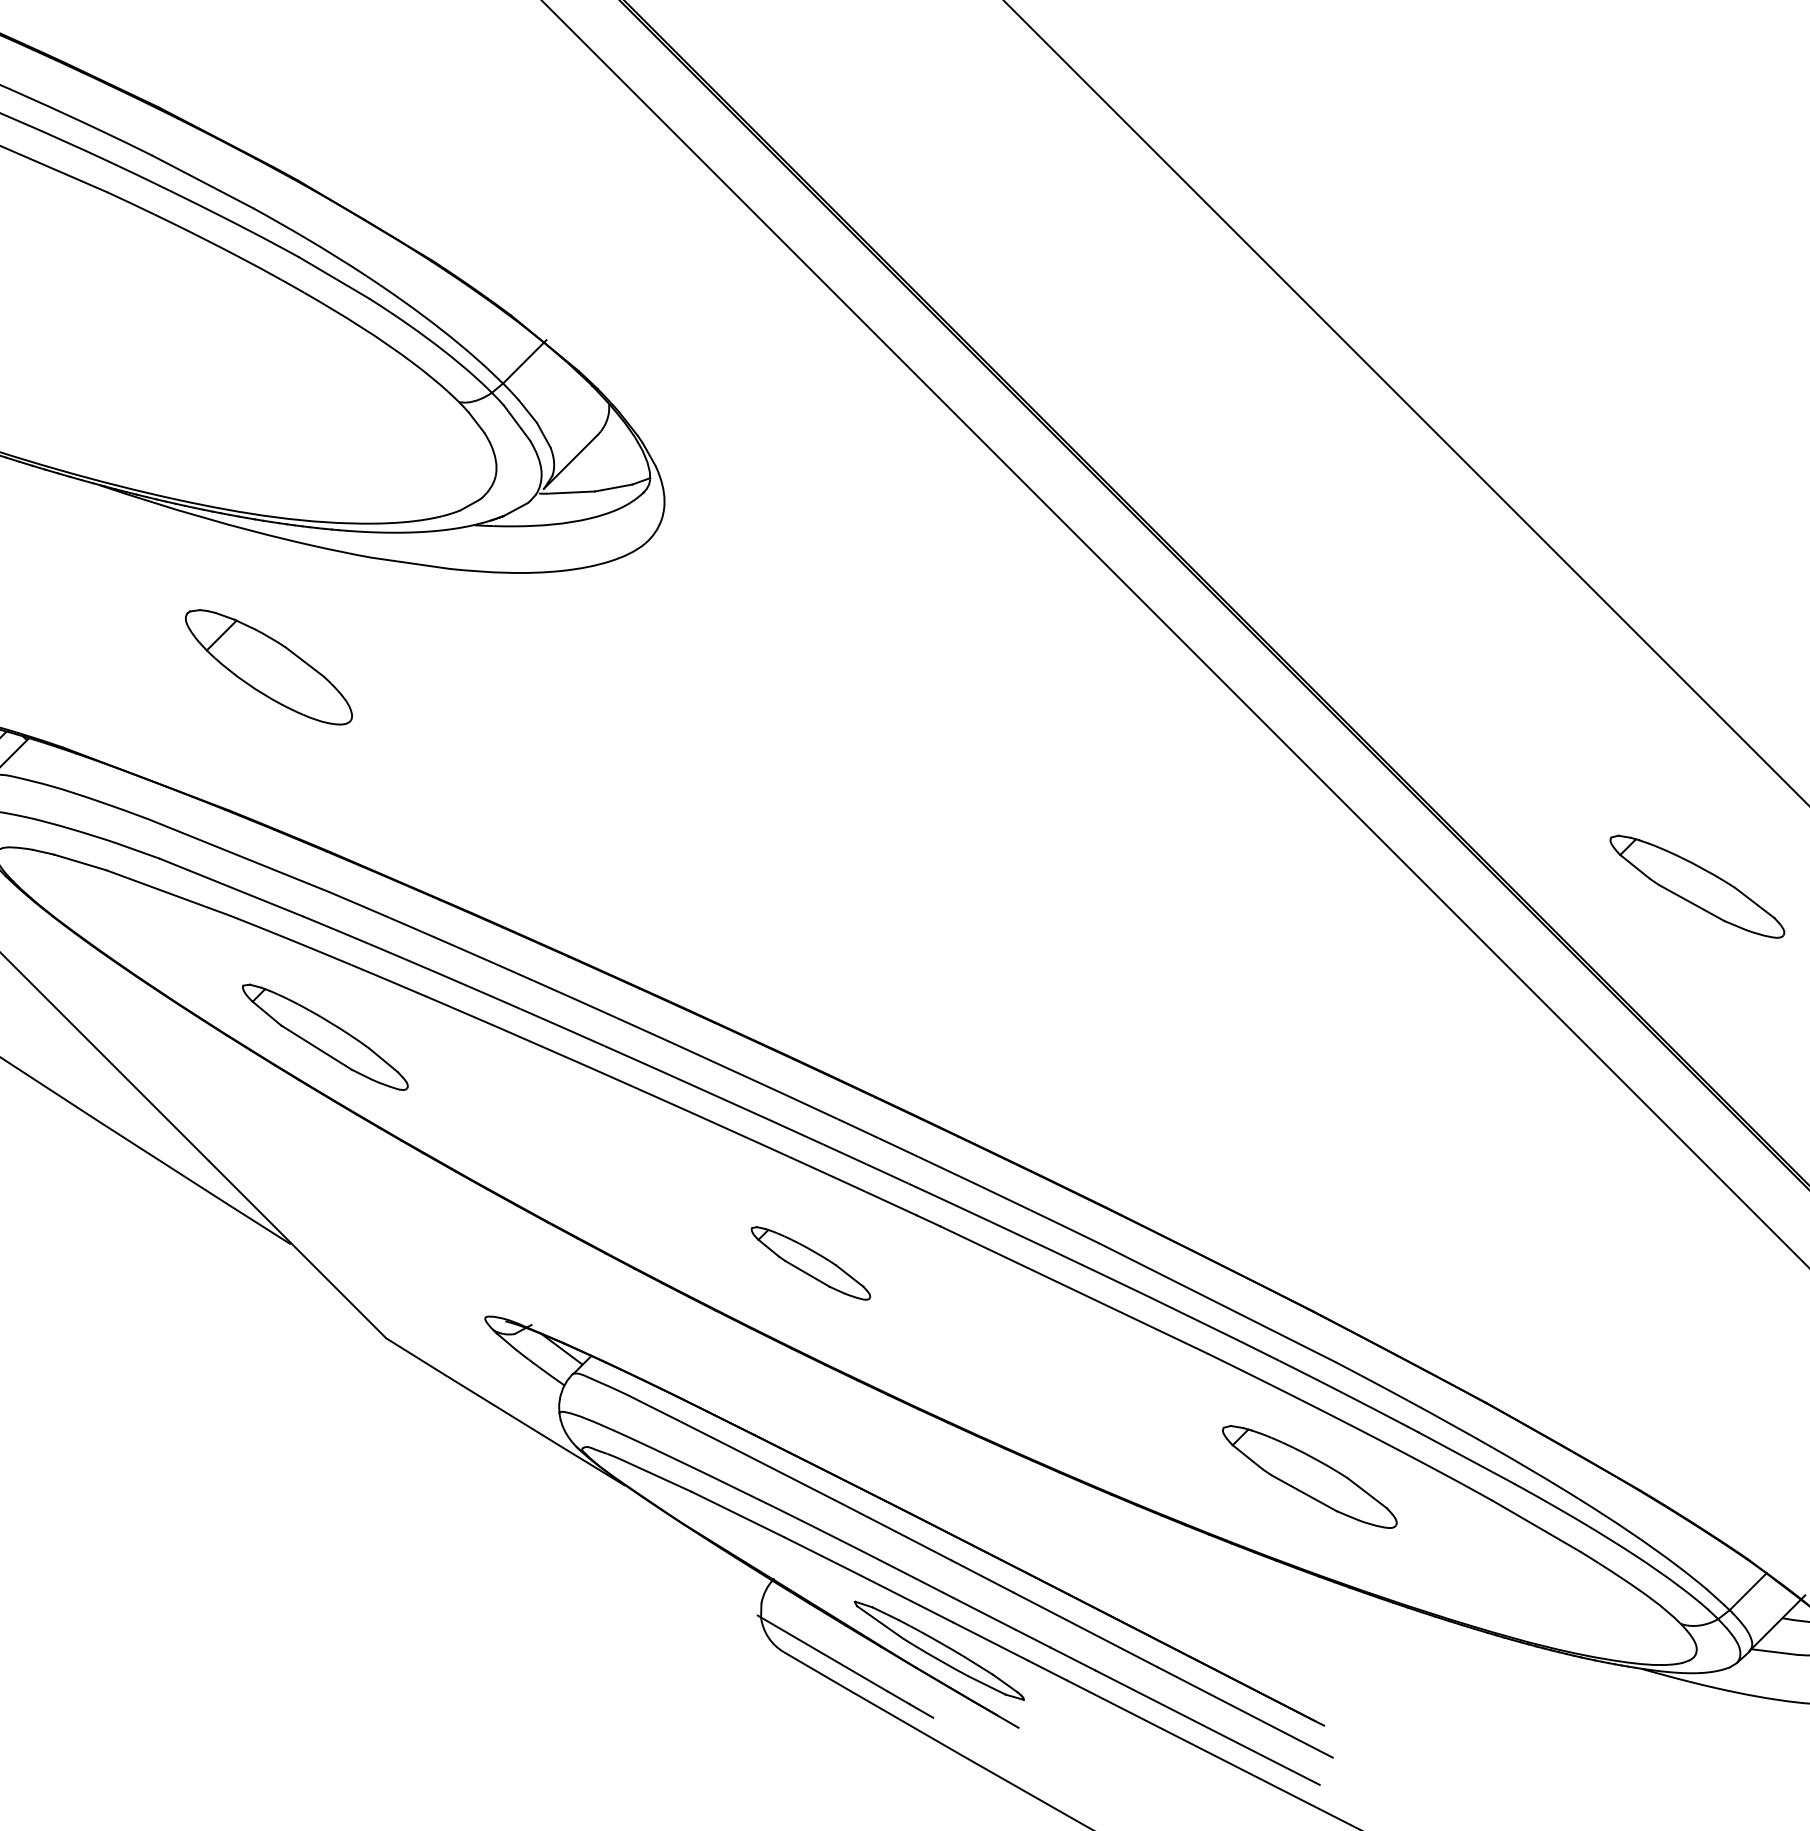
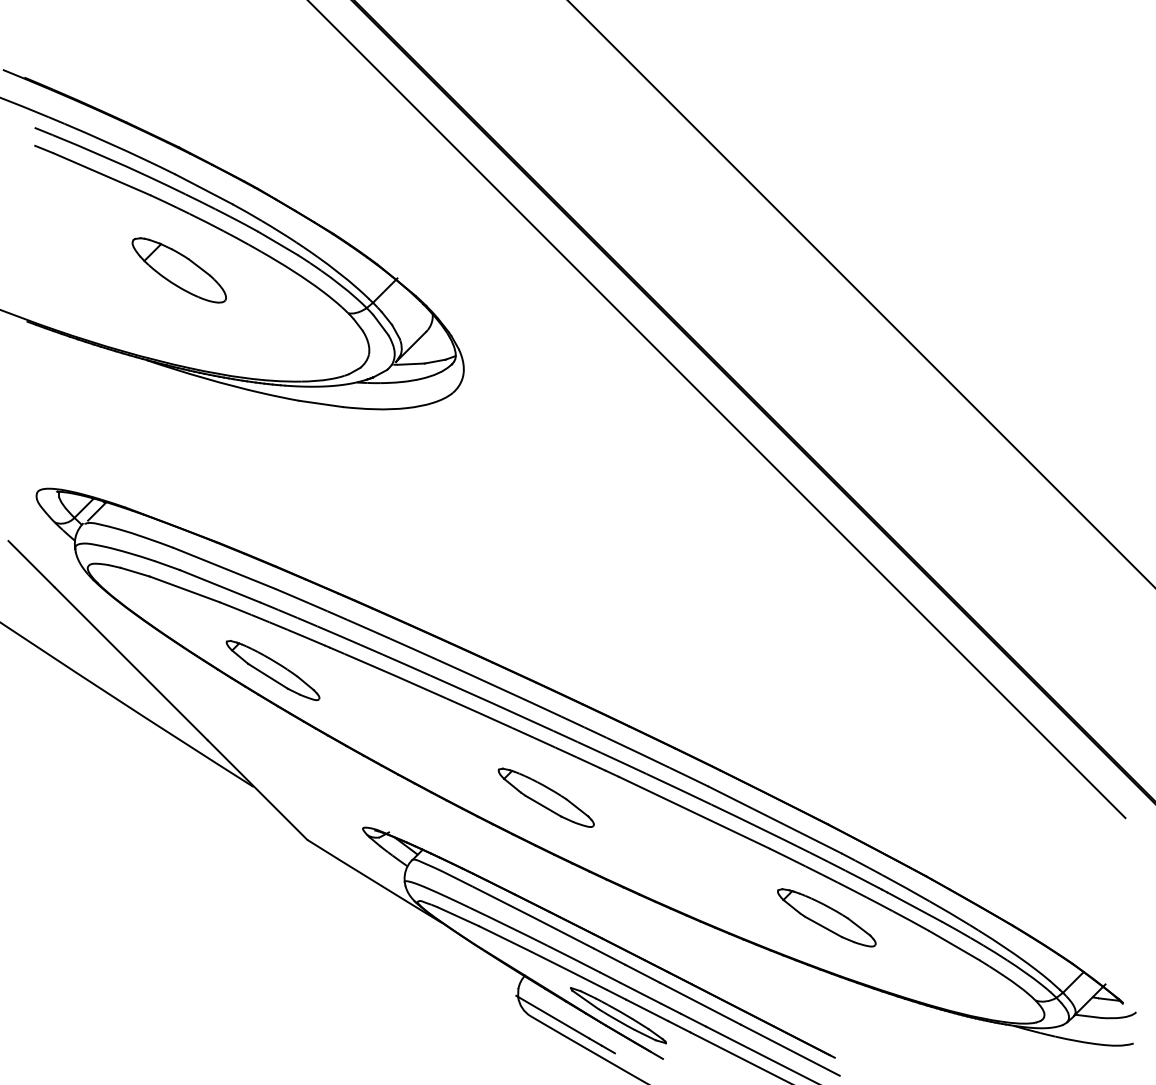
part: (267, 667) -> (178, 270), moved
part: (1696, 886) -> (1044, 585), removed
part: (809, 1262) -> (545, 797), size x1.43

